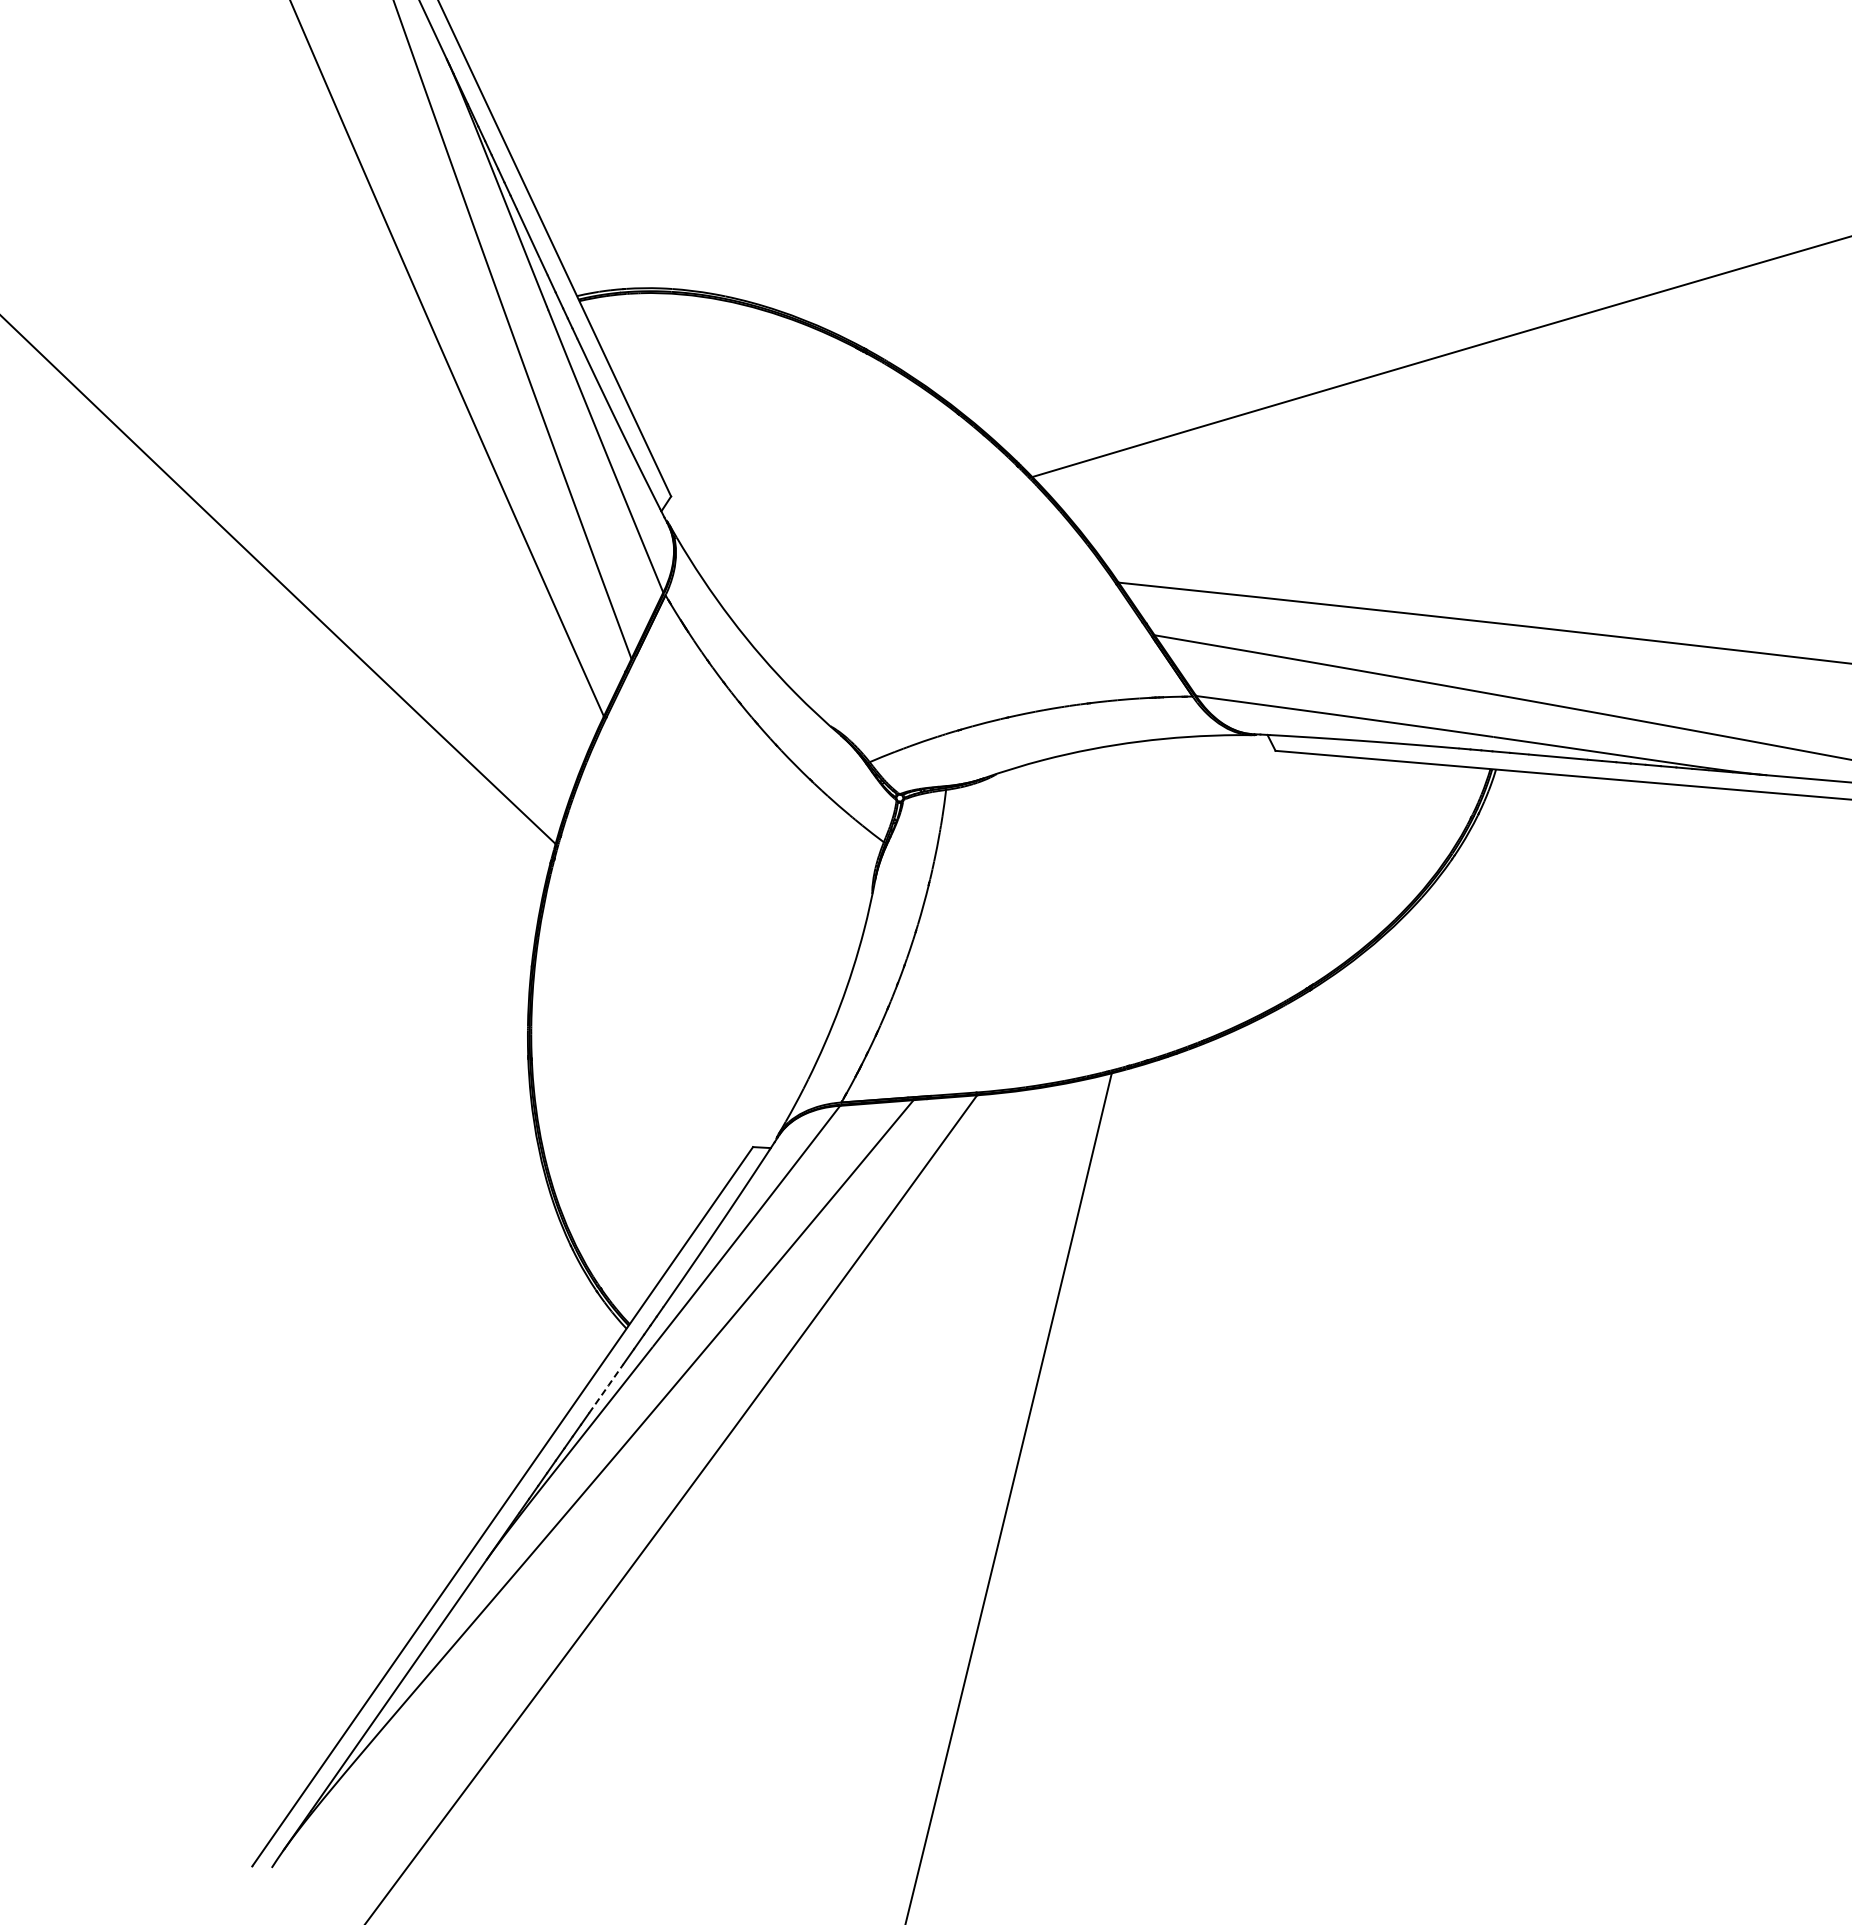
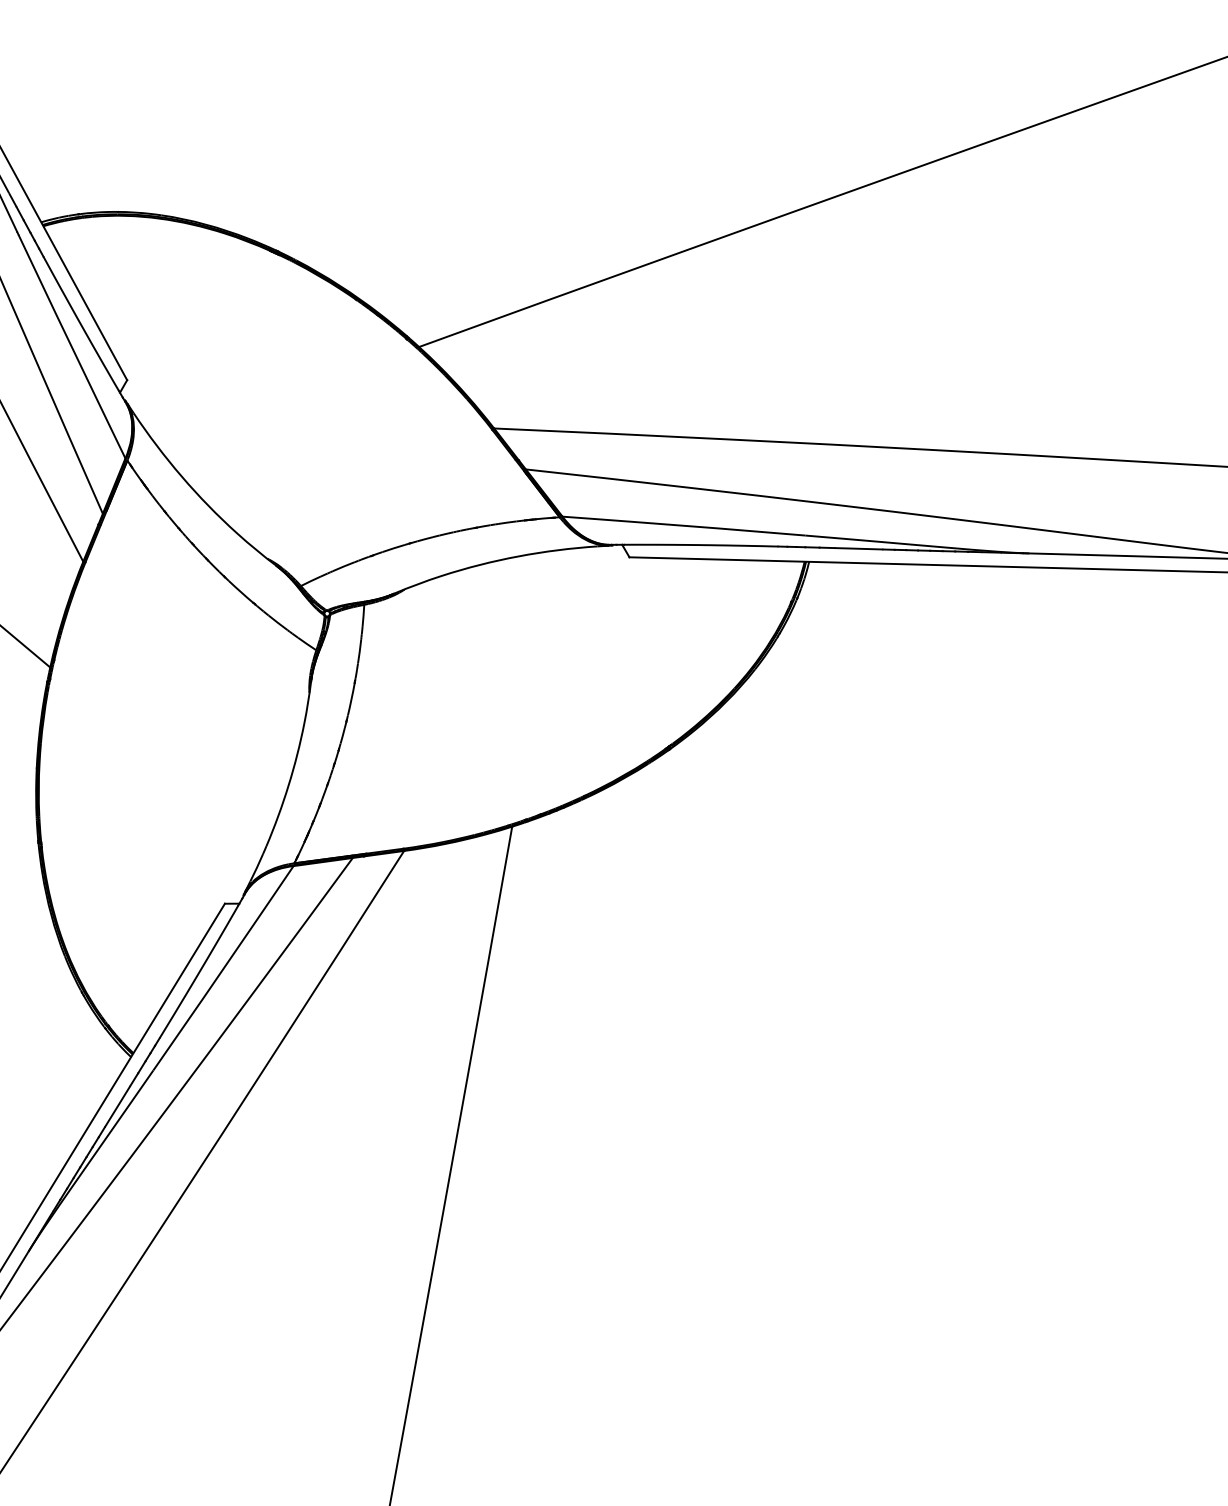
line: (606, 1387) -> (117, 1105), dashed -> solid

